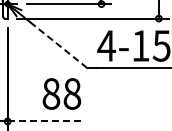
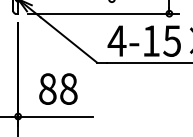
line: (59, 45) -> (69, 40), dashed -> solid
text: (62, 93) -> (58, 88), moved
line: (46, 121) -> (56, 116), dashed -> solid

